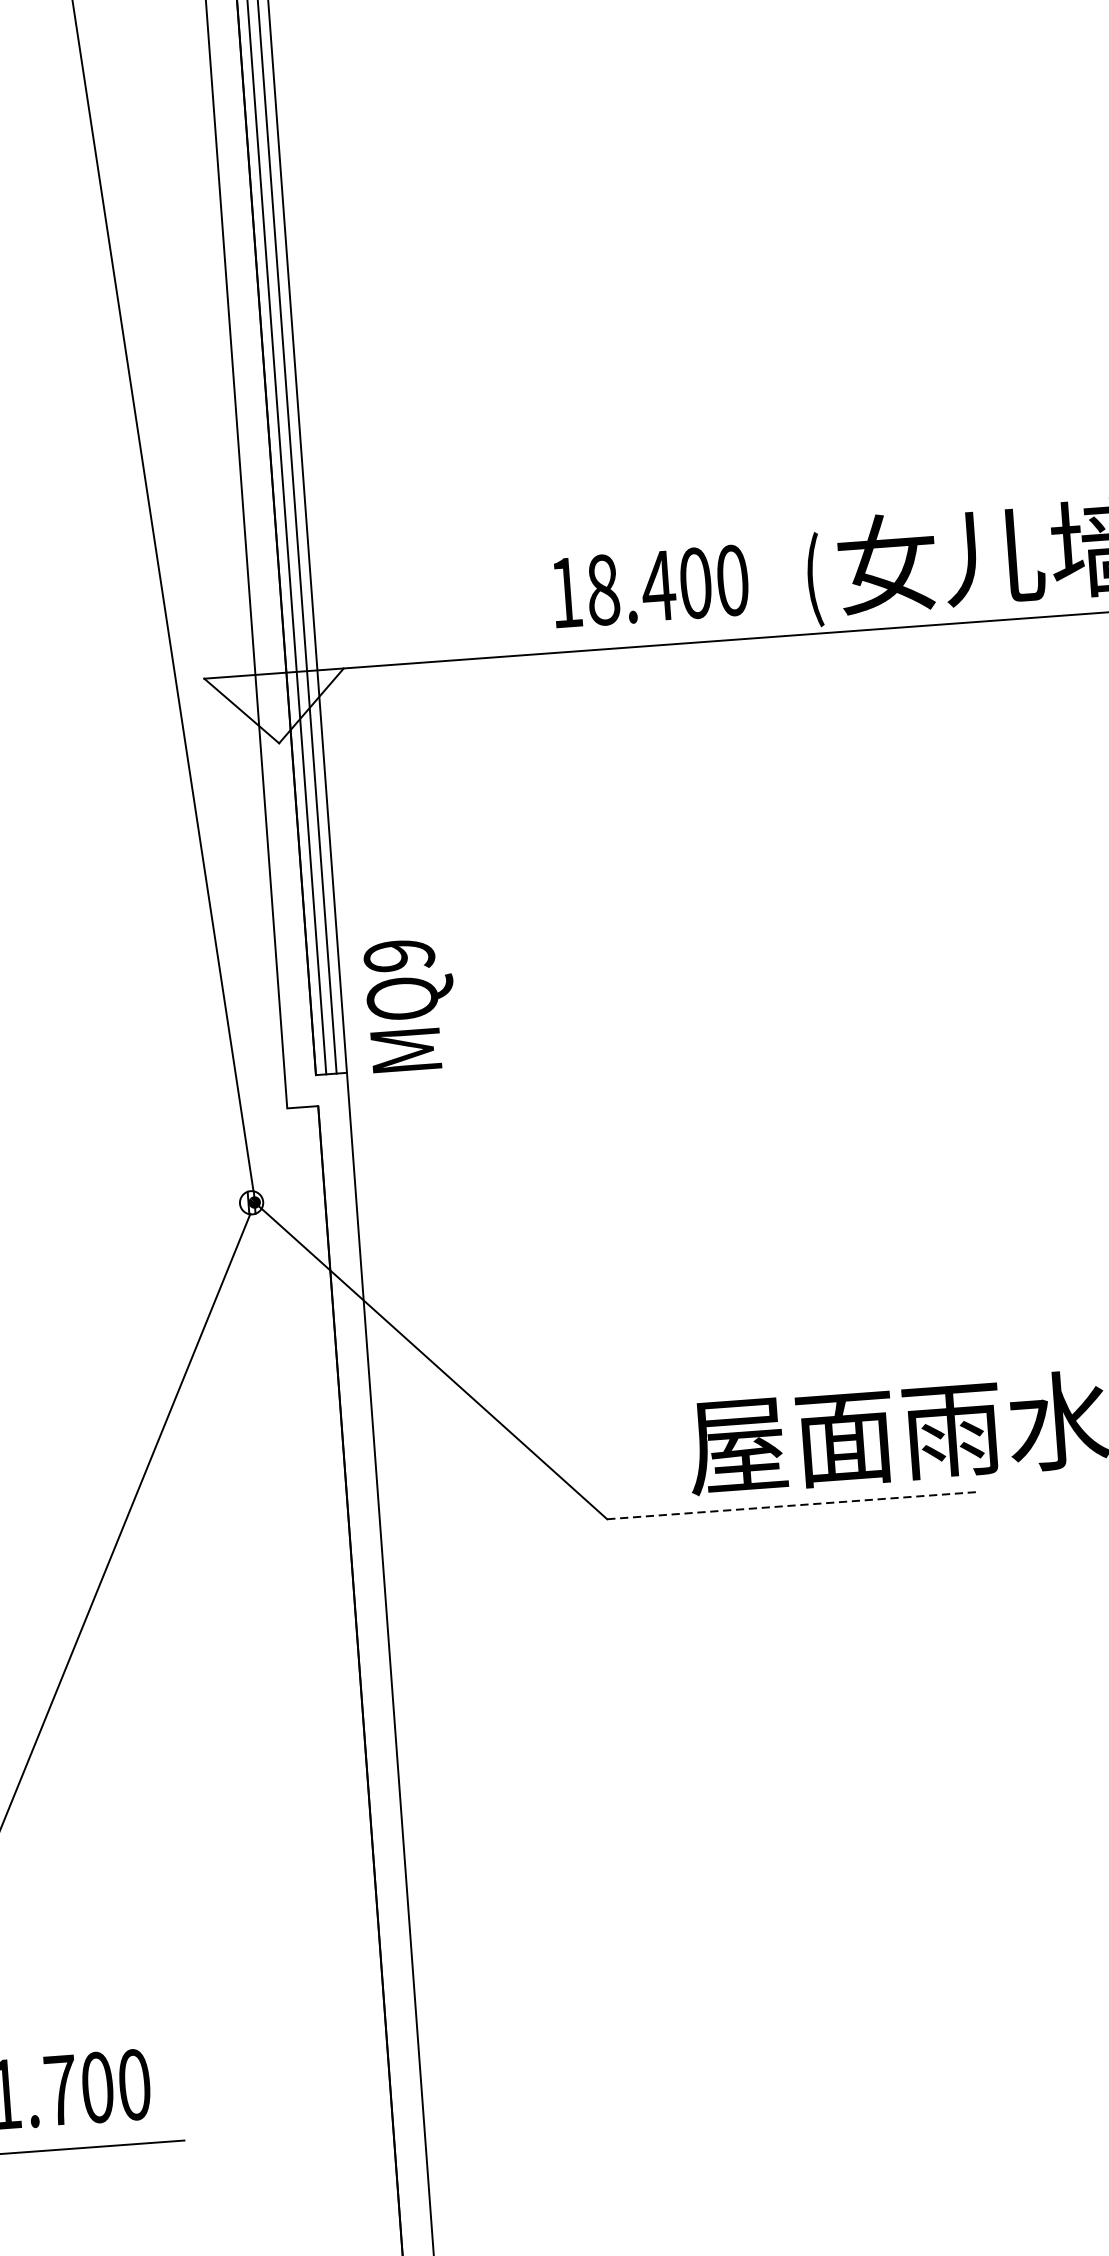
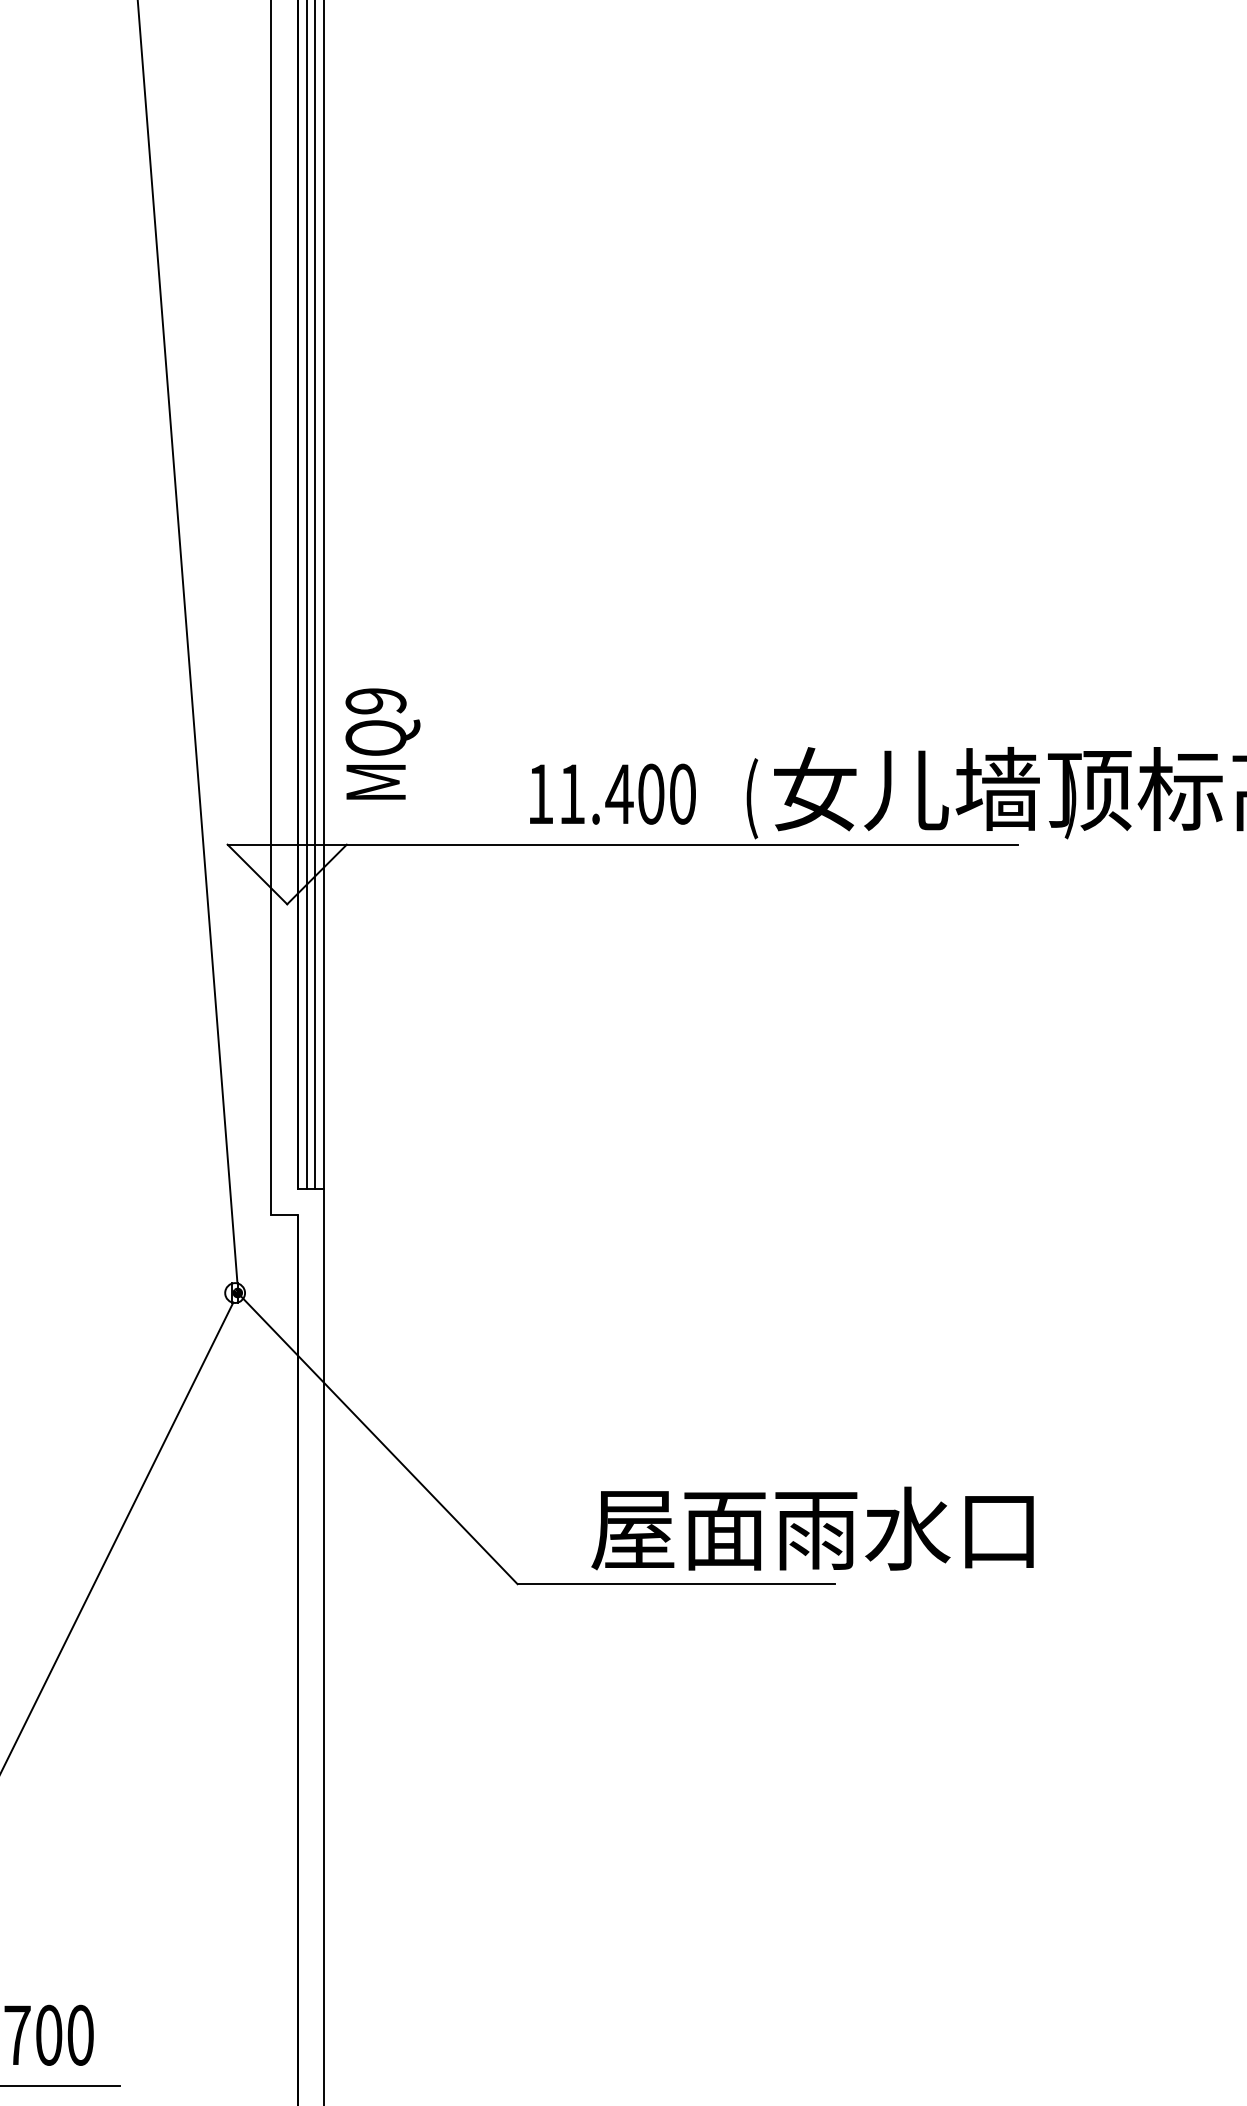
text: (603, 589) -> (572, 793), 18.400 -> 11.400
text: (410, 1004) -> (382, 743), moved
line: (793, 1505) -> (676, 1584), dashed -> solid

